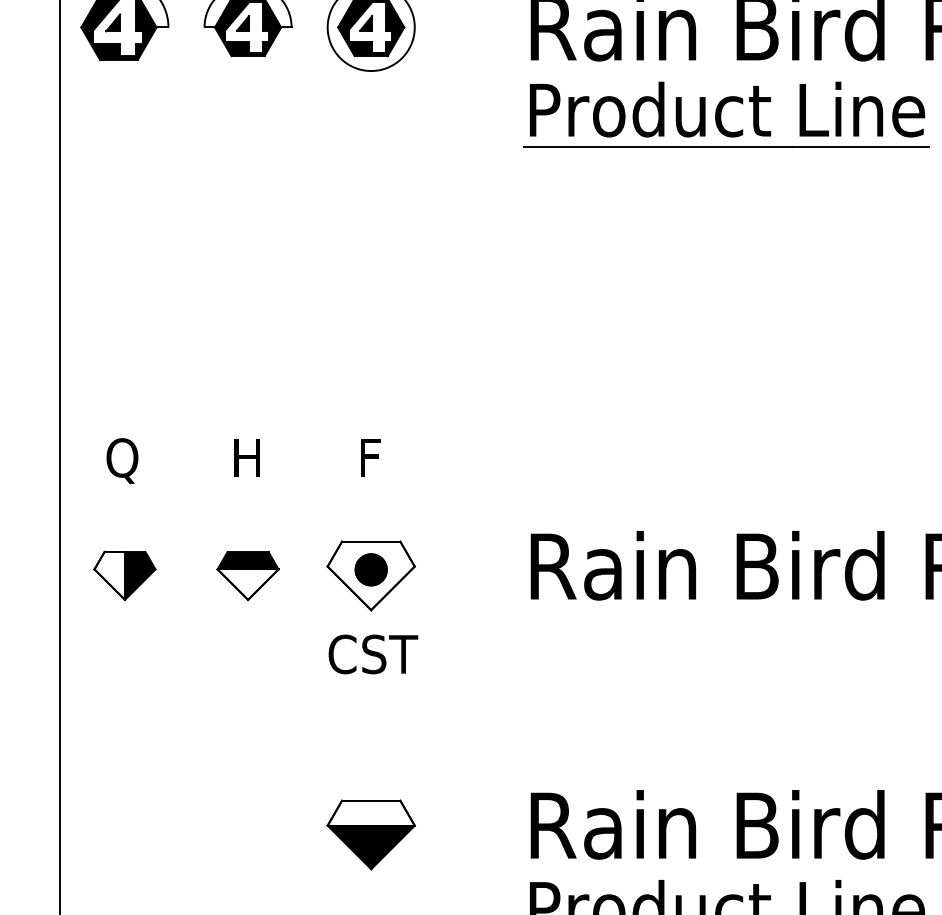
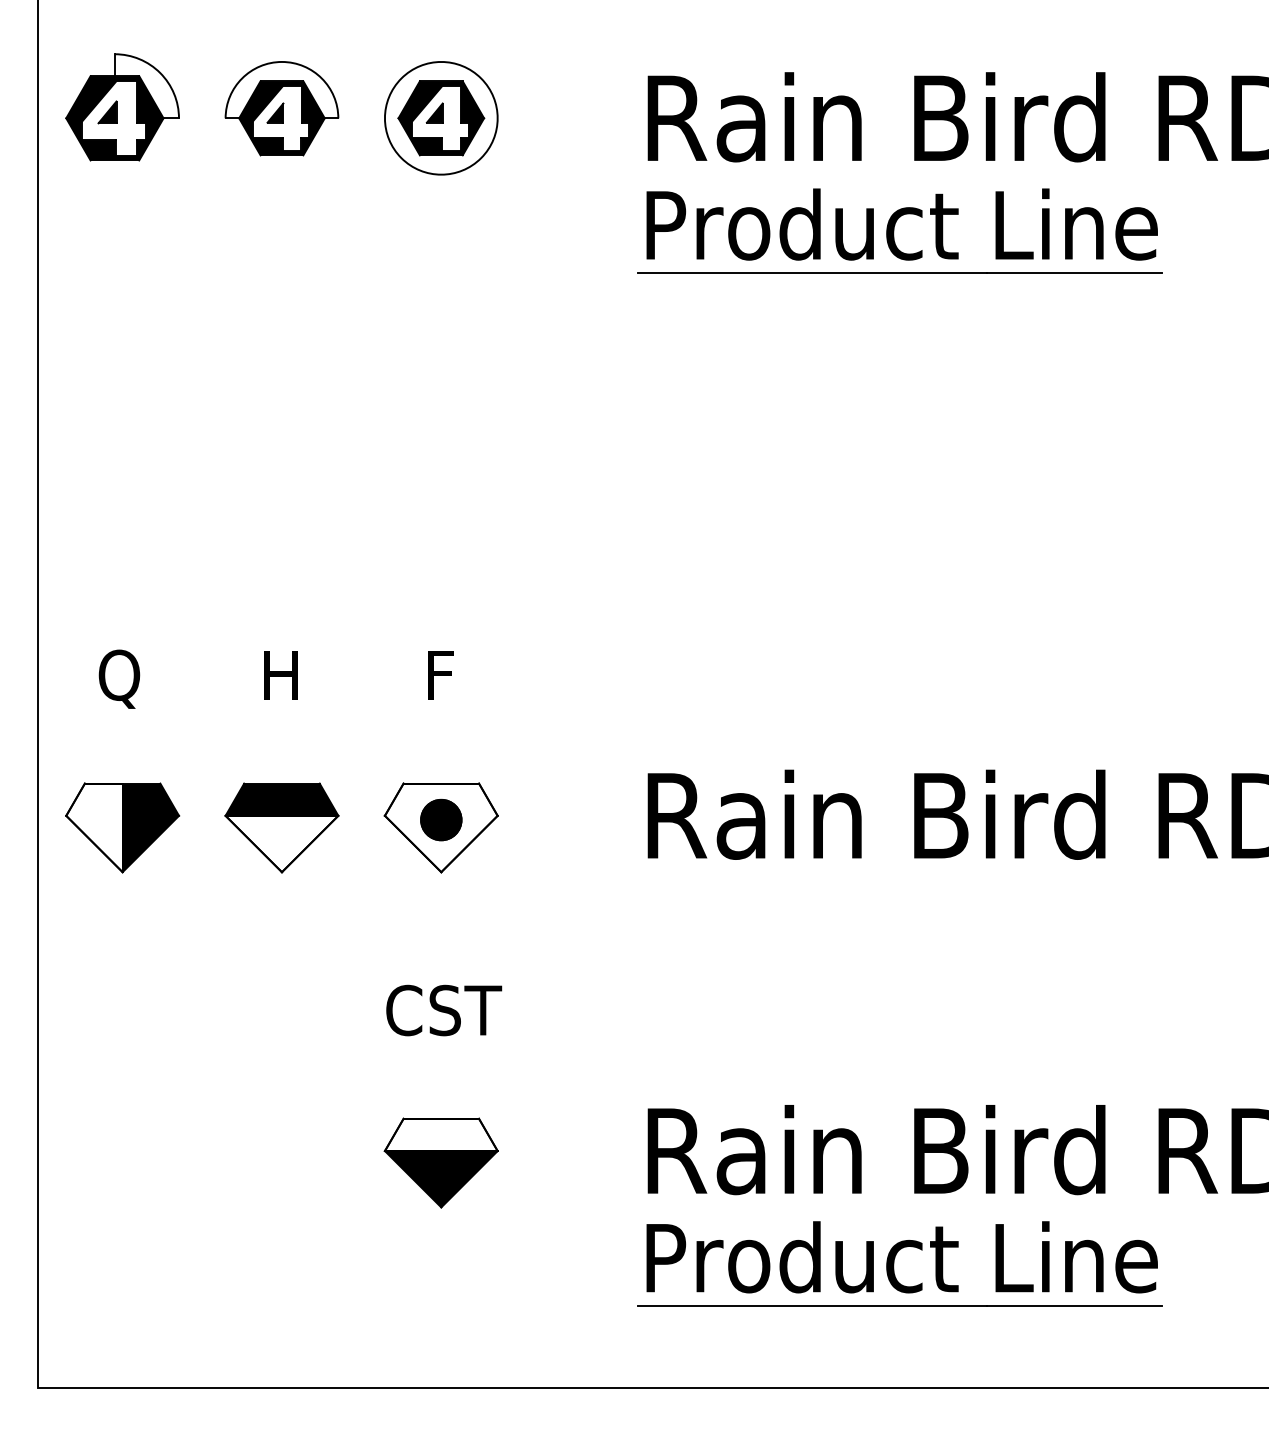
part: (124, 575) -> (122, 827), size x1.43
part: (247, 575) -> (281, 827), size x1.43
text: (373, 654) -> (444, 1010), moved

